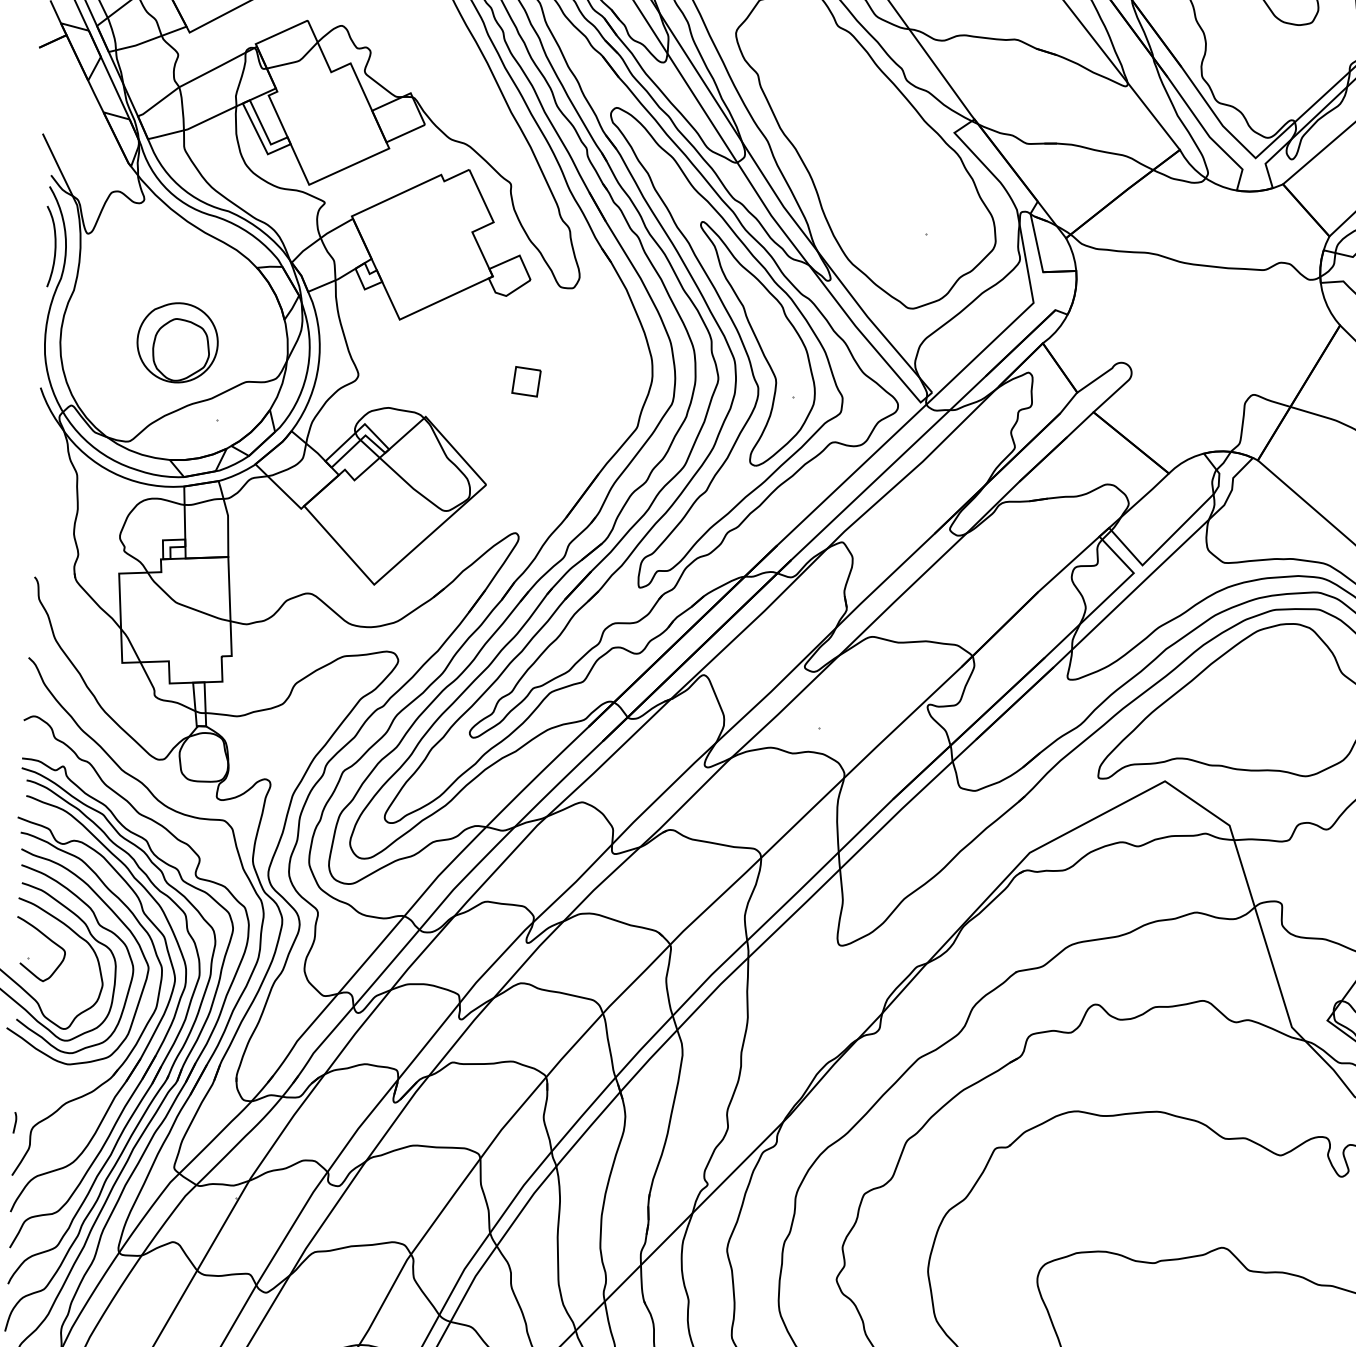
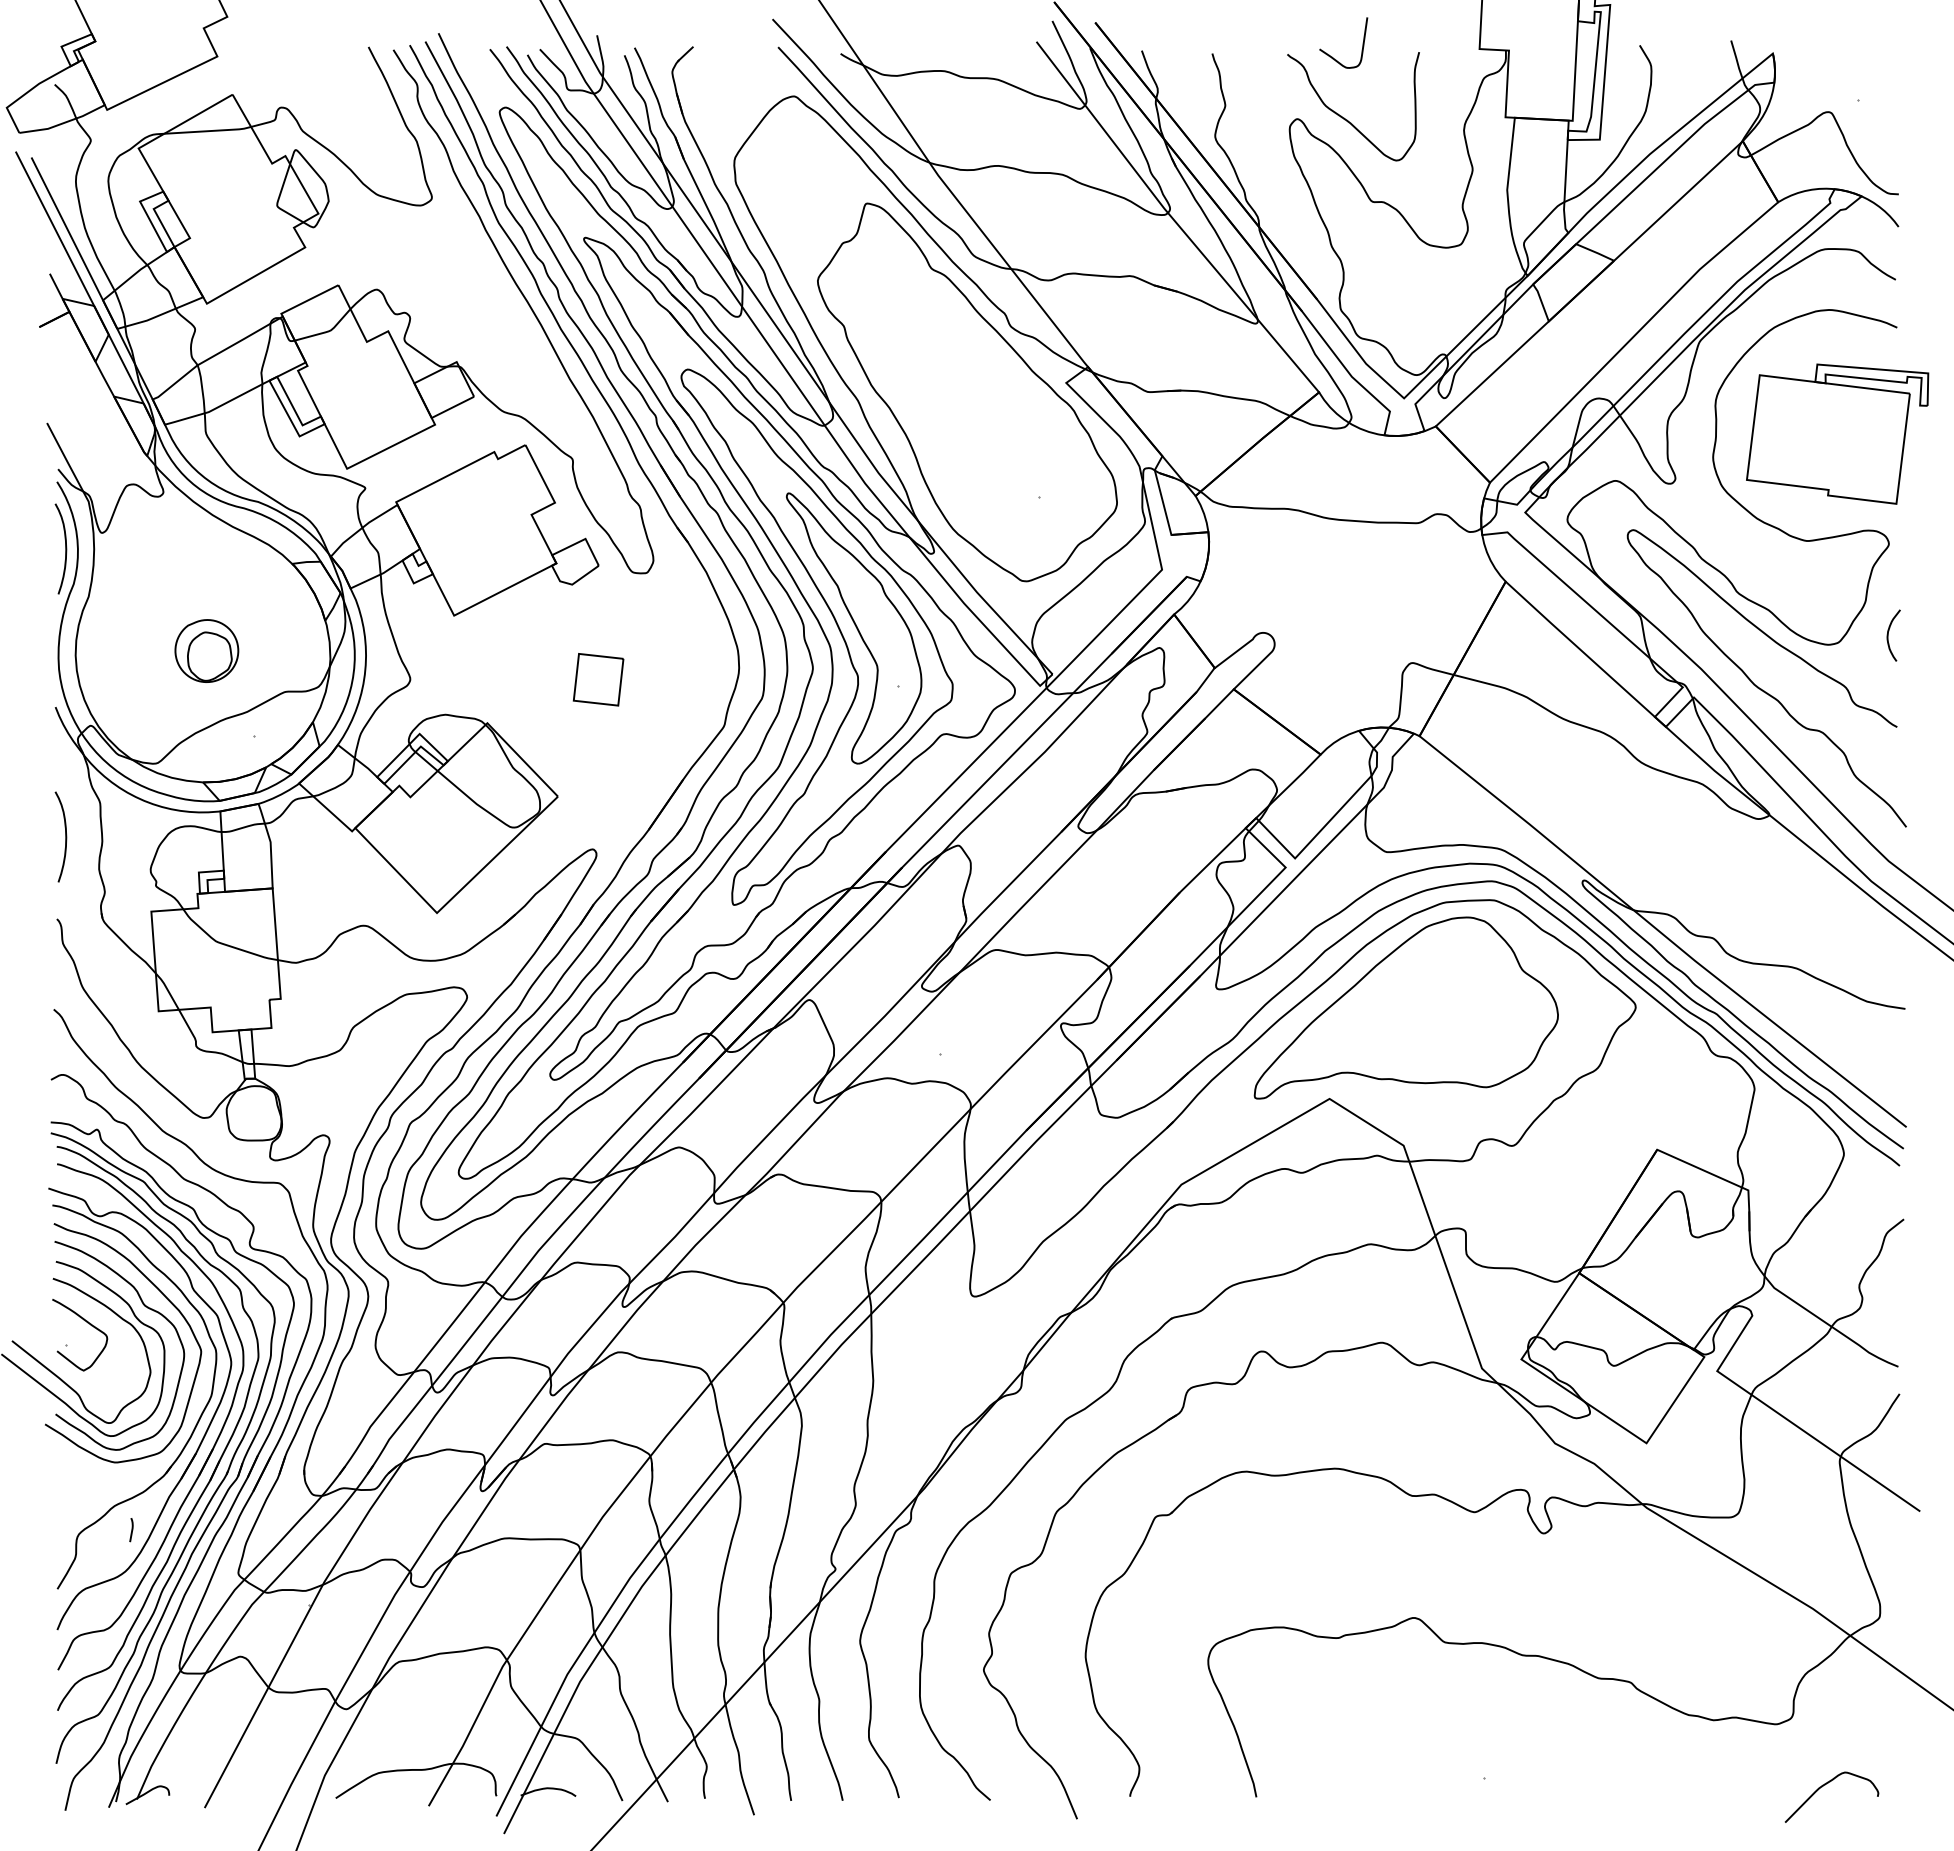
part: (177, 342) -> (206, 650), size x0.7
part: (526, 381) -> (598, 679), size x1.6
curve: (45, 503) -> (65, 836), added
curve: (14, 1123) -> (131, 1530), moved

